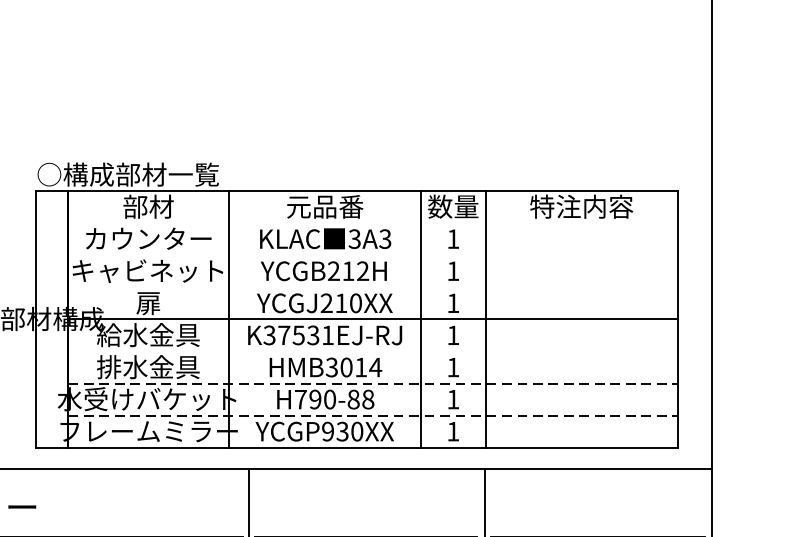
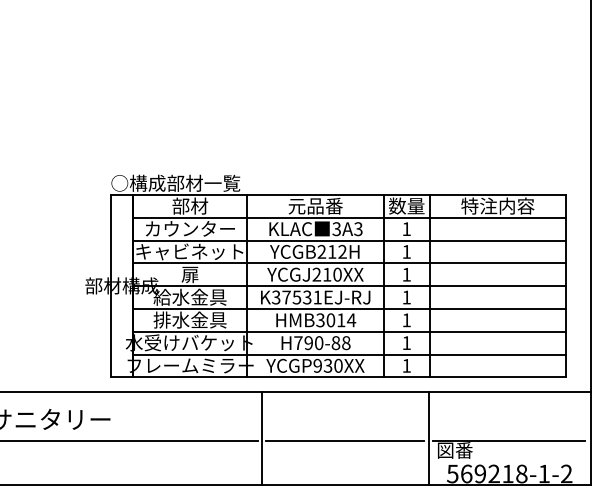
line: (372, 222) -> (349, 217), added
line: (372, 255) -> (349, 240), added
line: (372, 287) -> (349, 263), added
line: (372, 350) -> (349, 308), added
line: (372, 383) -> (349, 331), dashed -> solid
line: (372, 415) -> (349, 354), dashed -> solid

